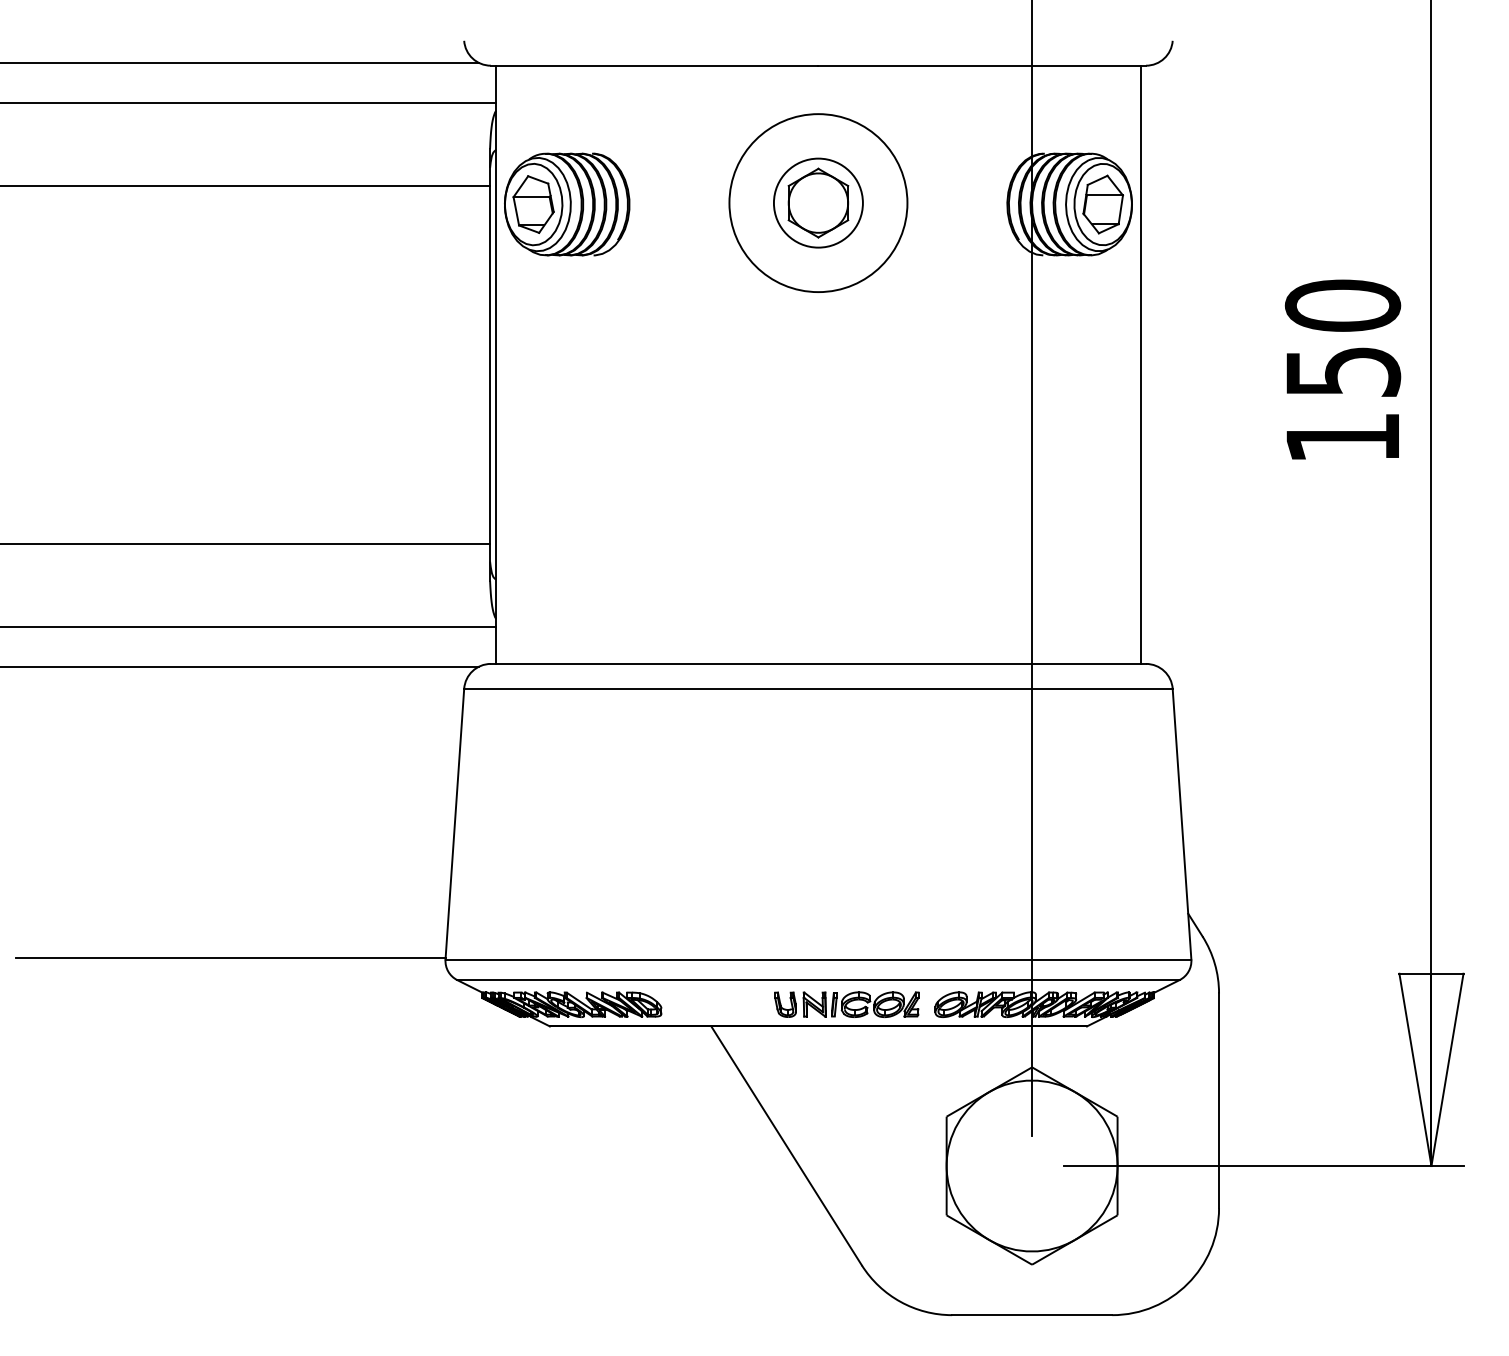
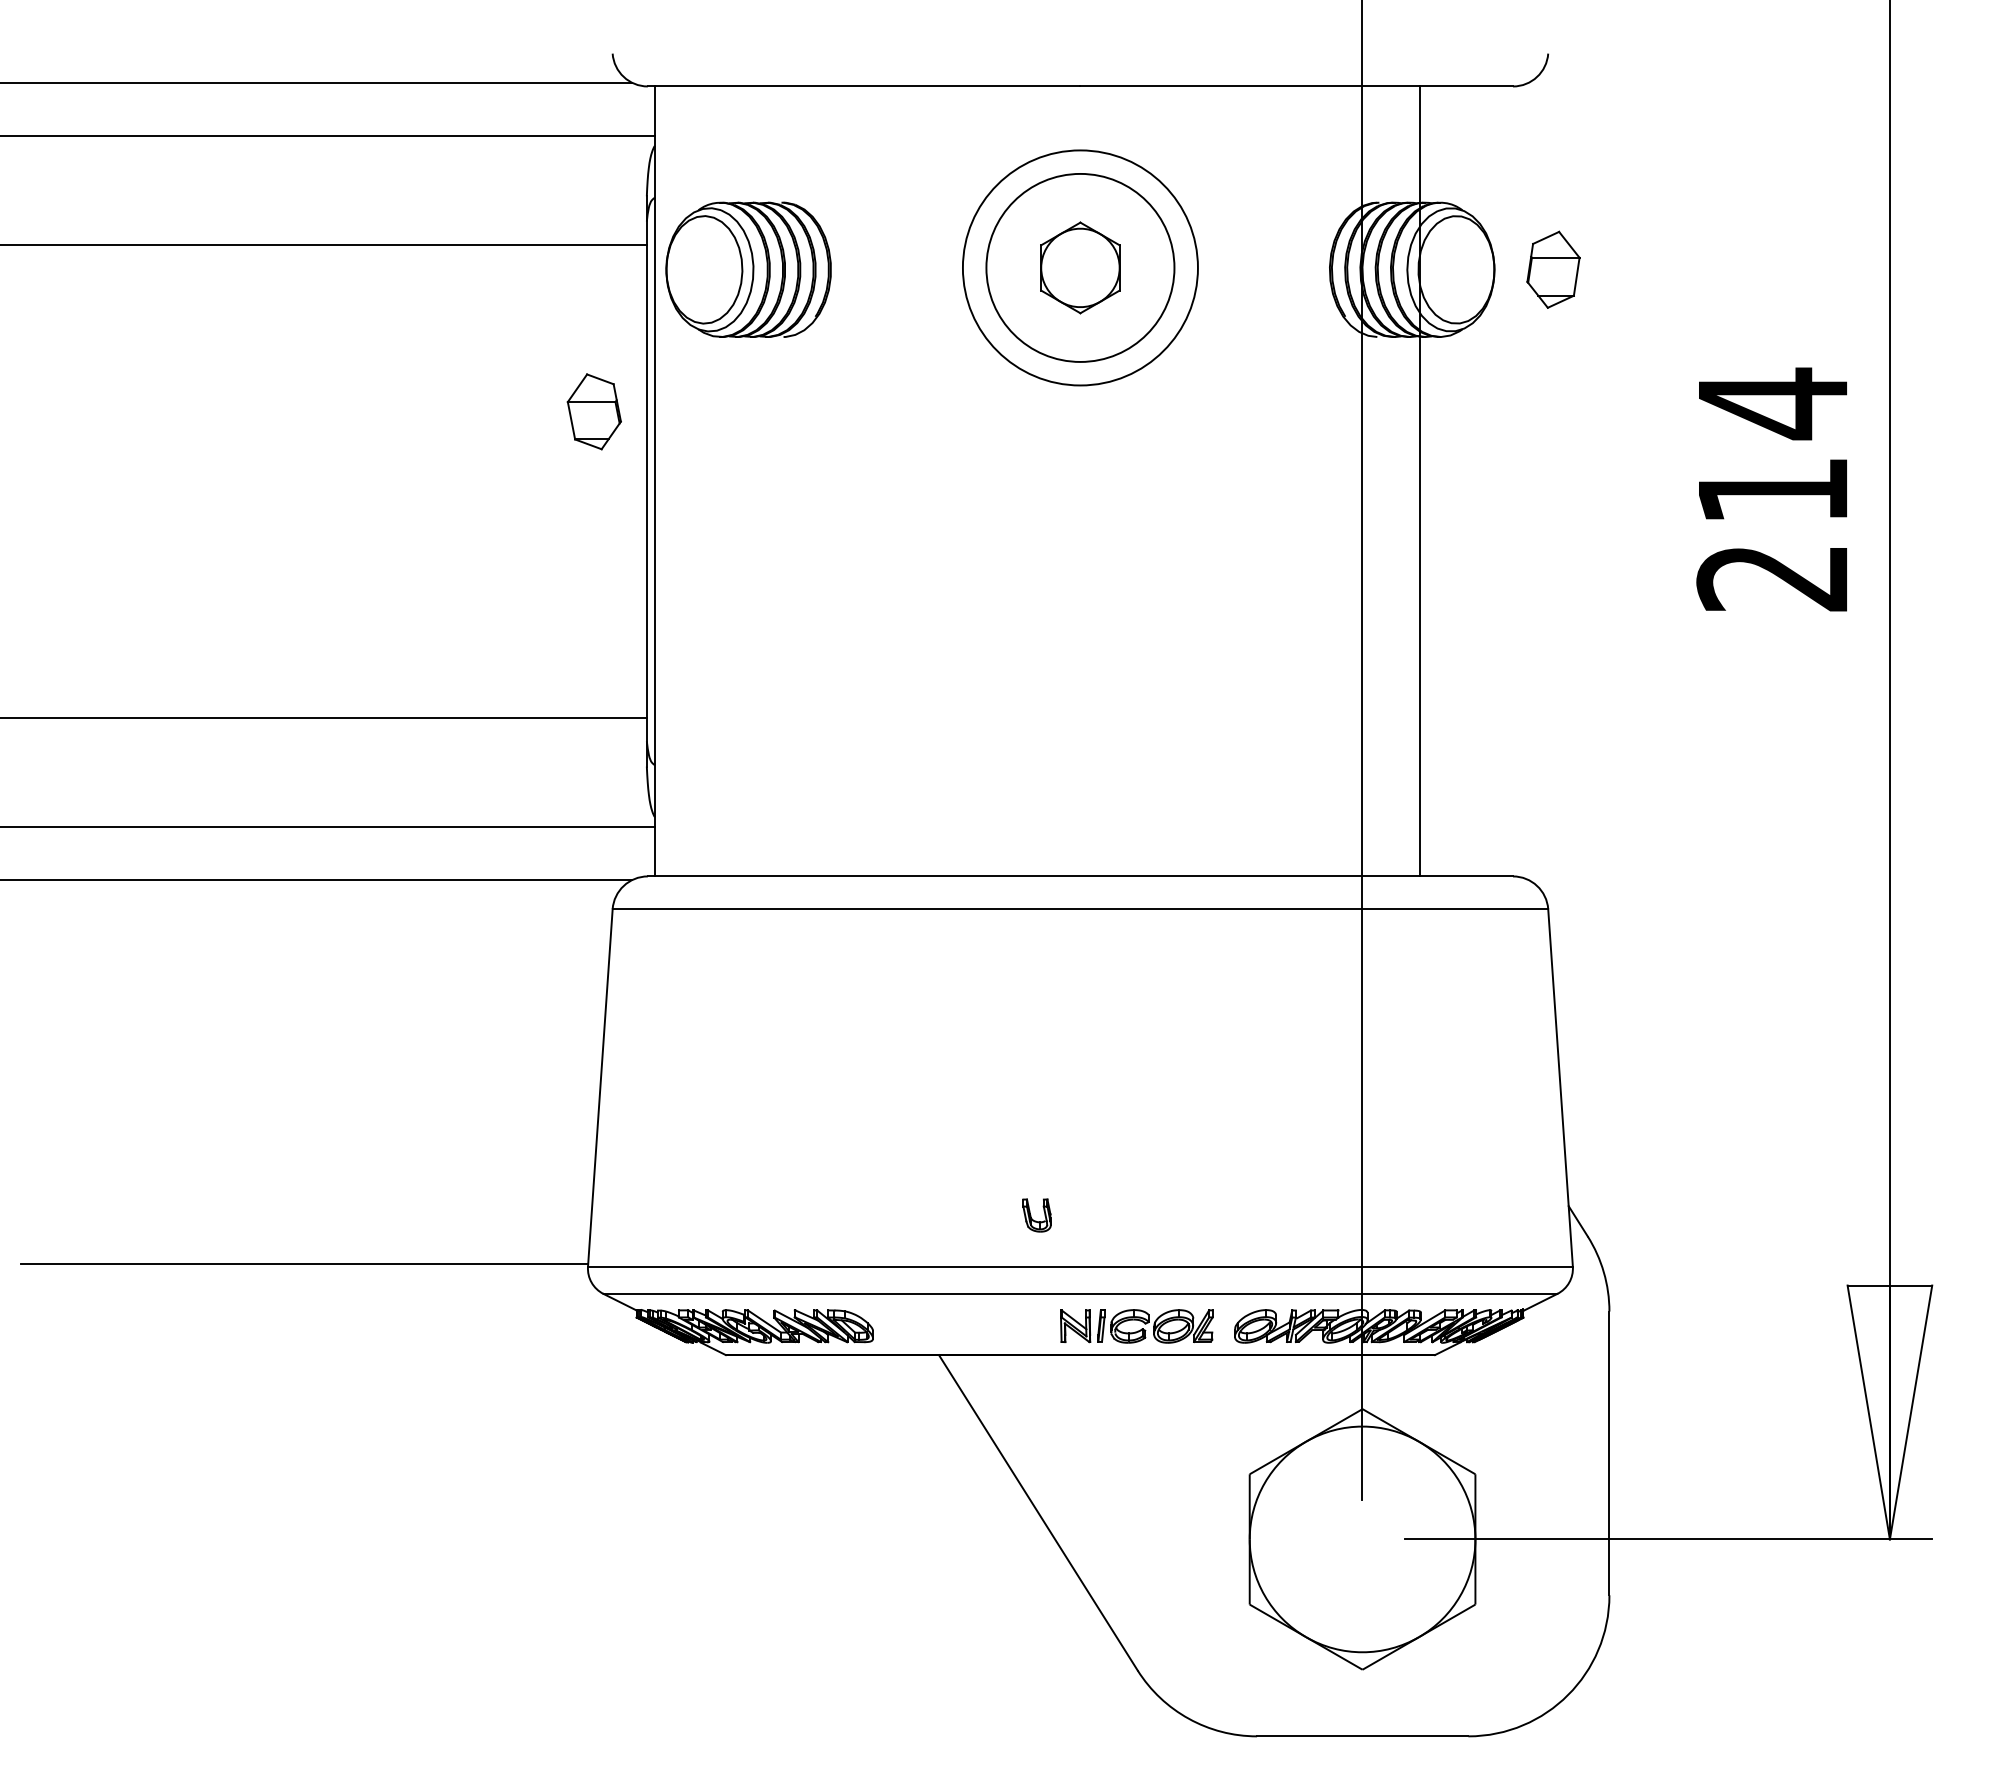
circle: (818, 202) -> (1080, 267), size x1.6
part: (532, 204) -> (593, 411), moved
part: (1103, 204) -> (1553, 269), moved
line: (1140, 364) -> (1419, 481), moved
text: (1342, 370) -> (1772, 489), 150 -> 214
part: (785, 1004) -> (1036, 1215), moved

